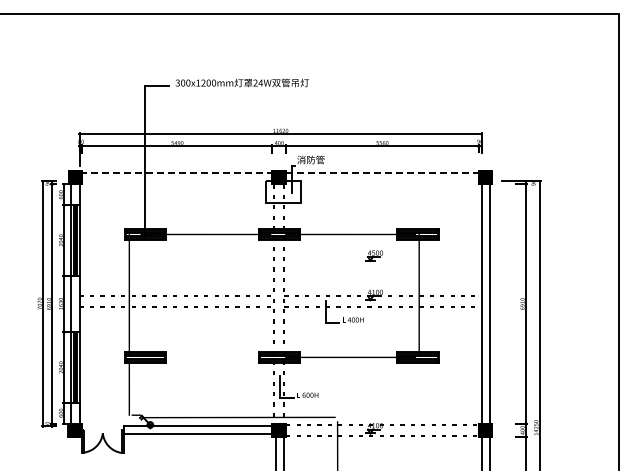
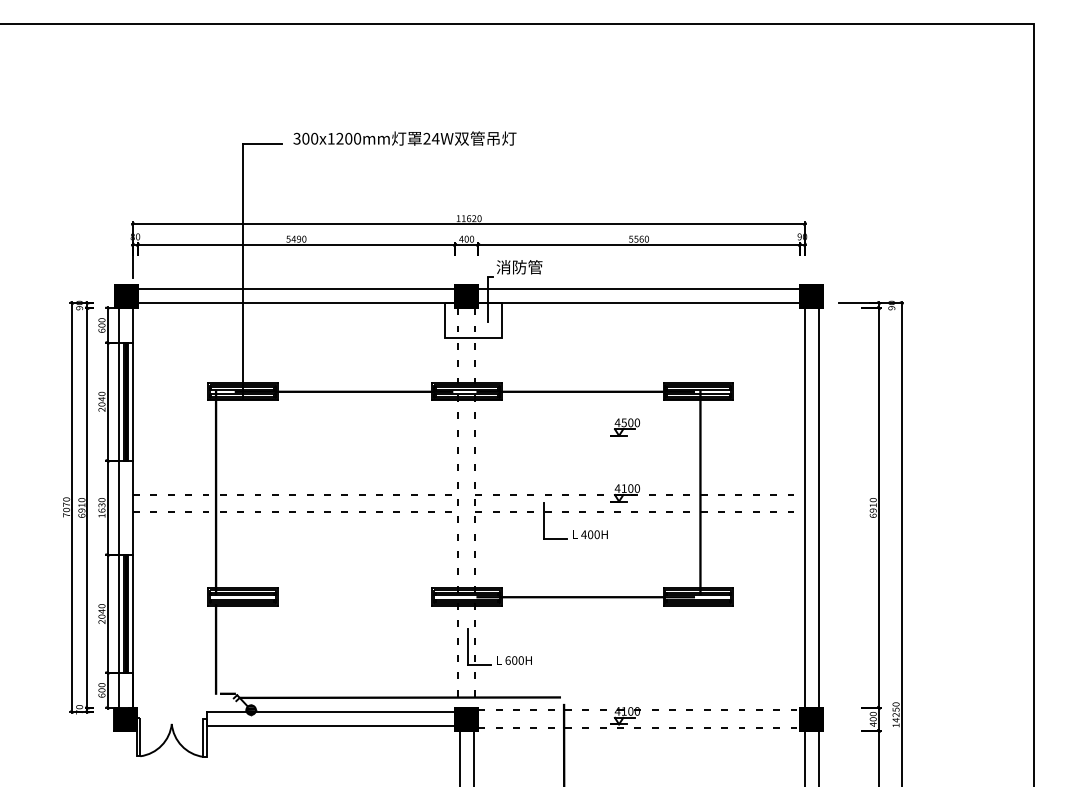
line: (176, 173) -> (294, 289), dashed -> solid
line: (382, 173) -> (639, 289), dashed -> solid
line: (176, 181) -> (294, 303), added
line: (382, 181) -> (639, 303), added

